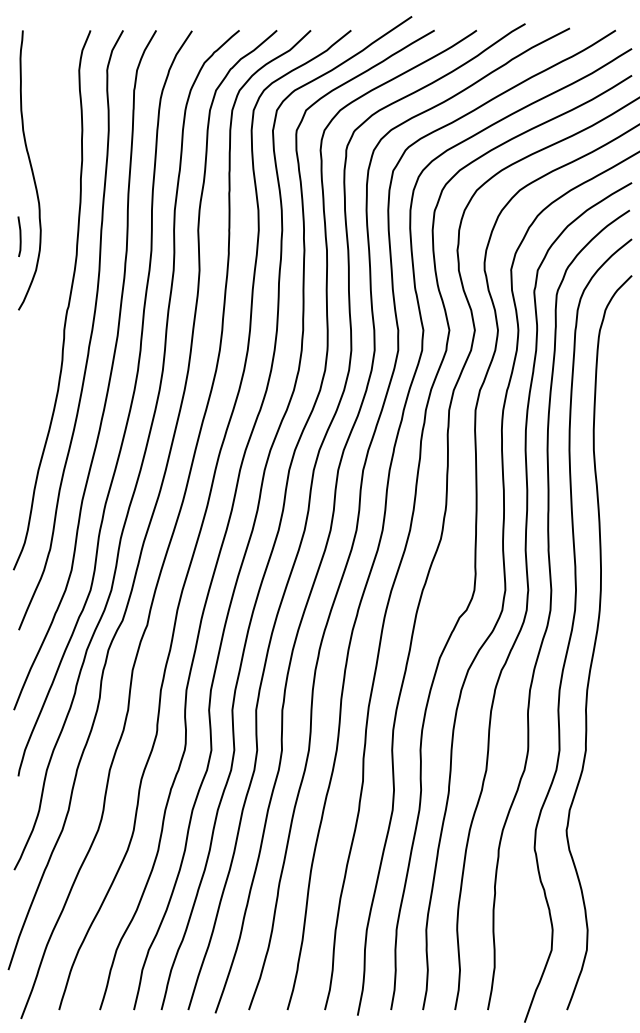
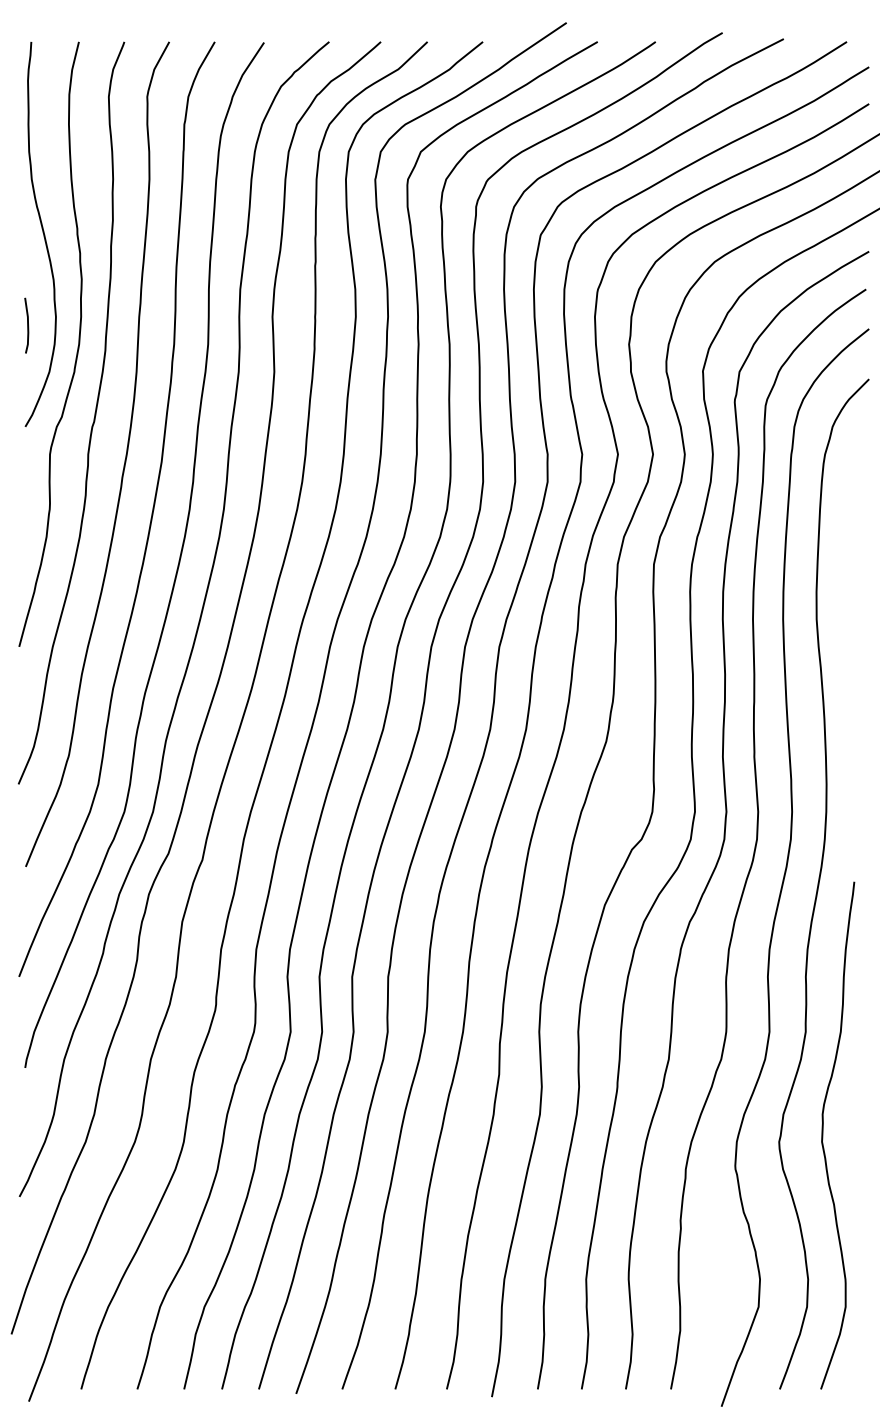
curve: (55, 255) -> (76, 351), added
curve: (598, 825) -> (823, 1135), added

